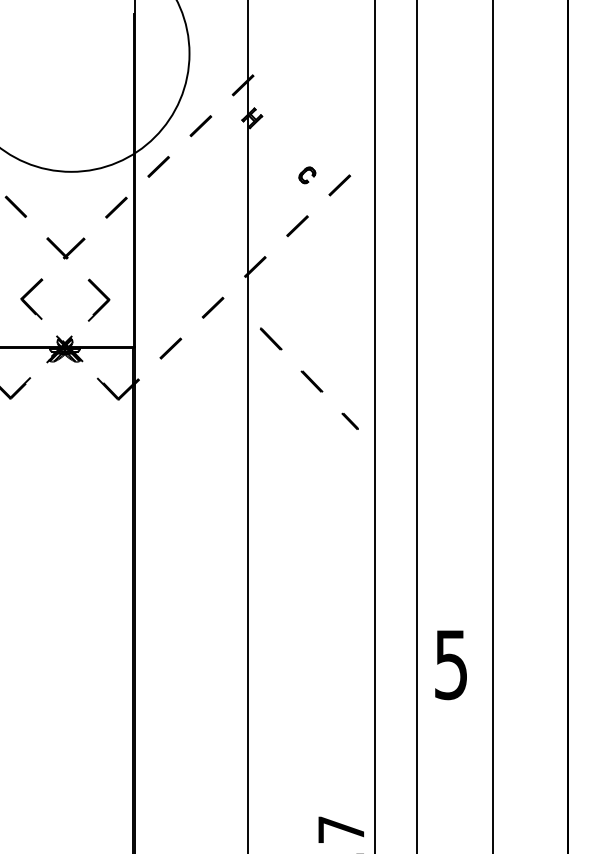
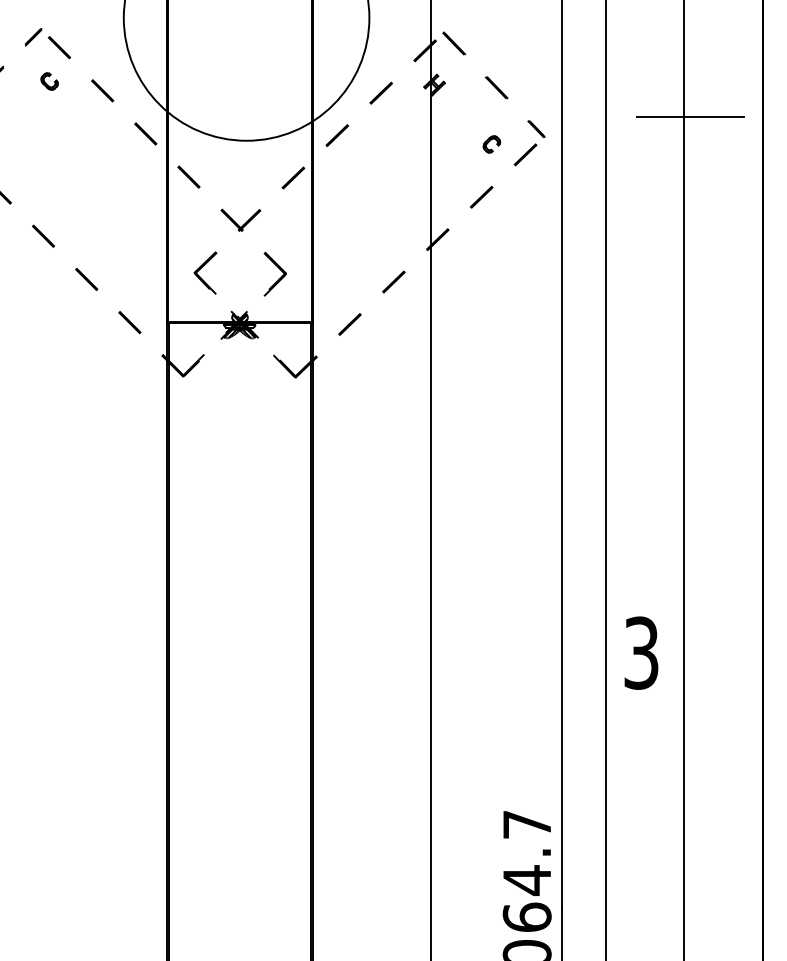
line: (498, 149) -> (690, 117), added
part: (308, 378) -> (493, 84), moved
text: (451, 664) -> (641, 652), 5 -> 3

